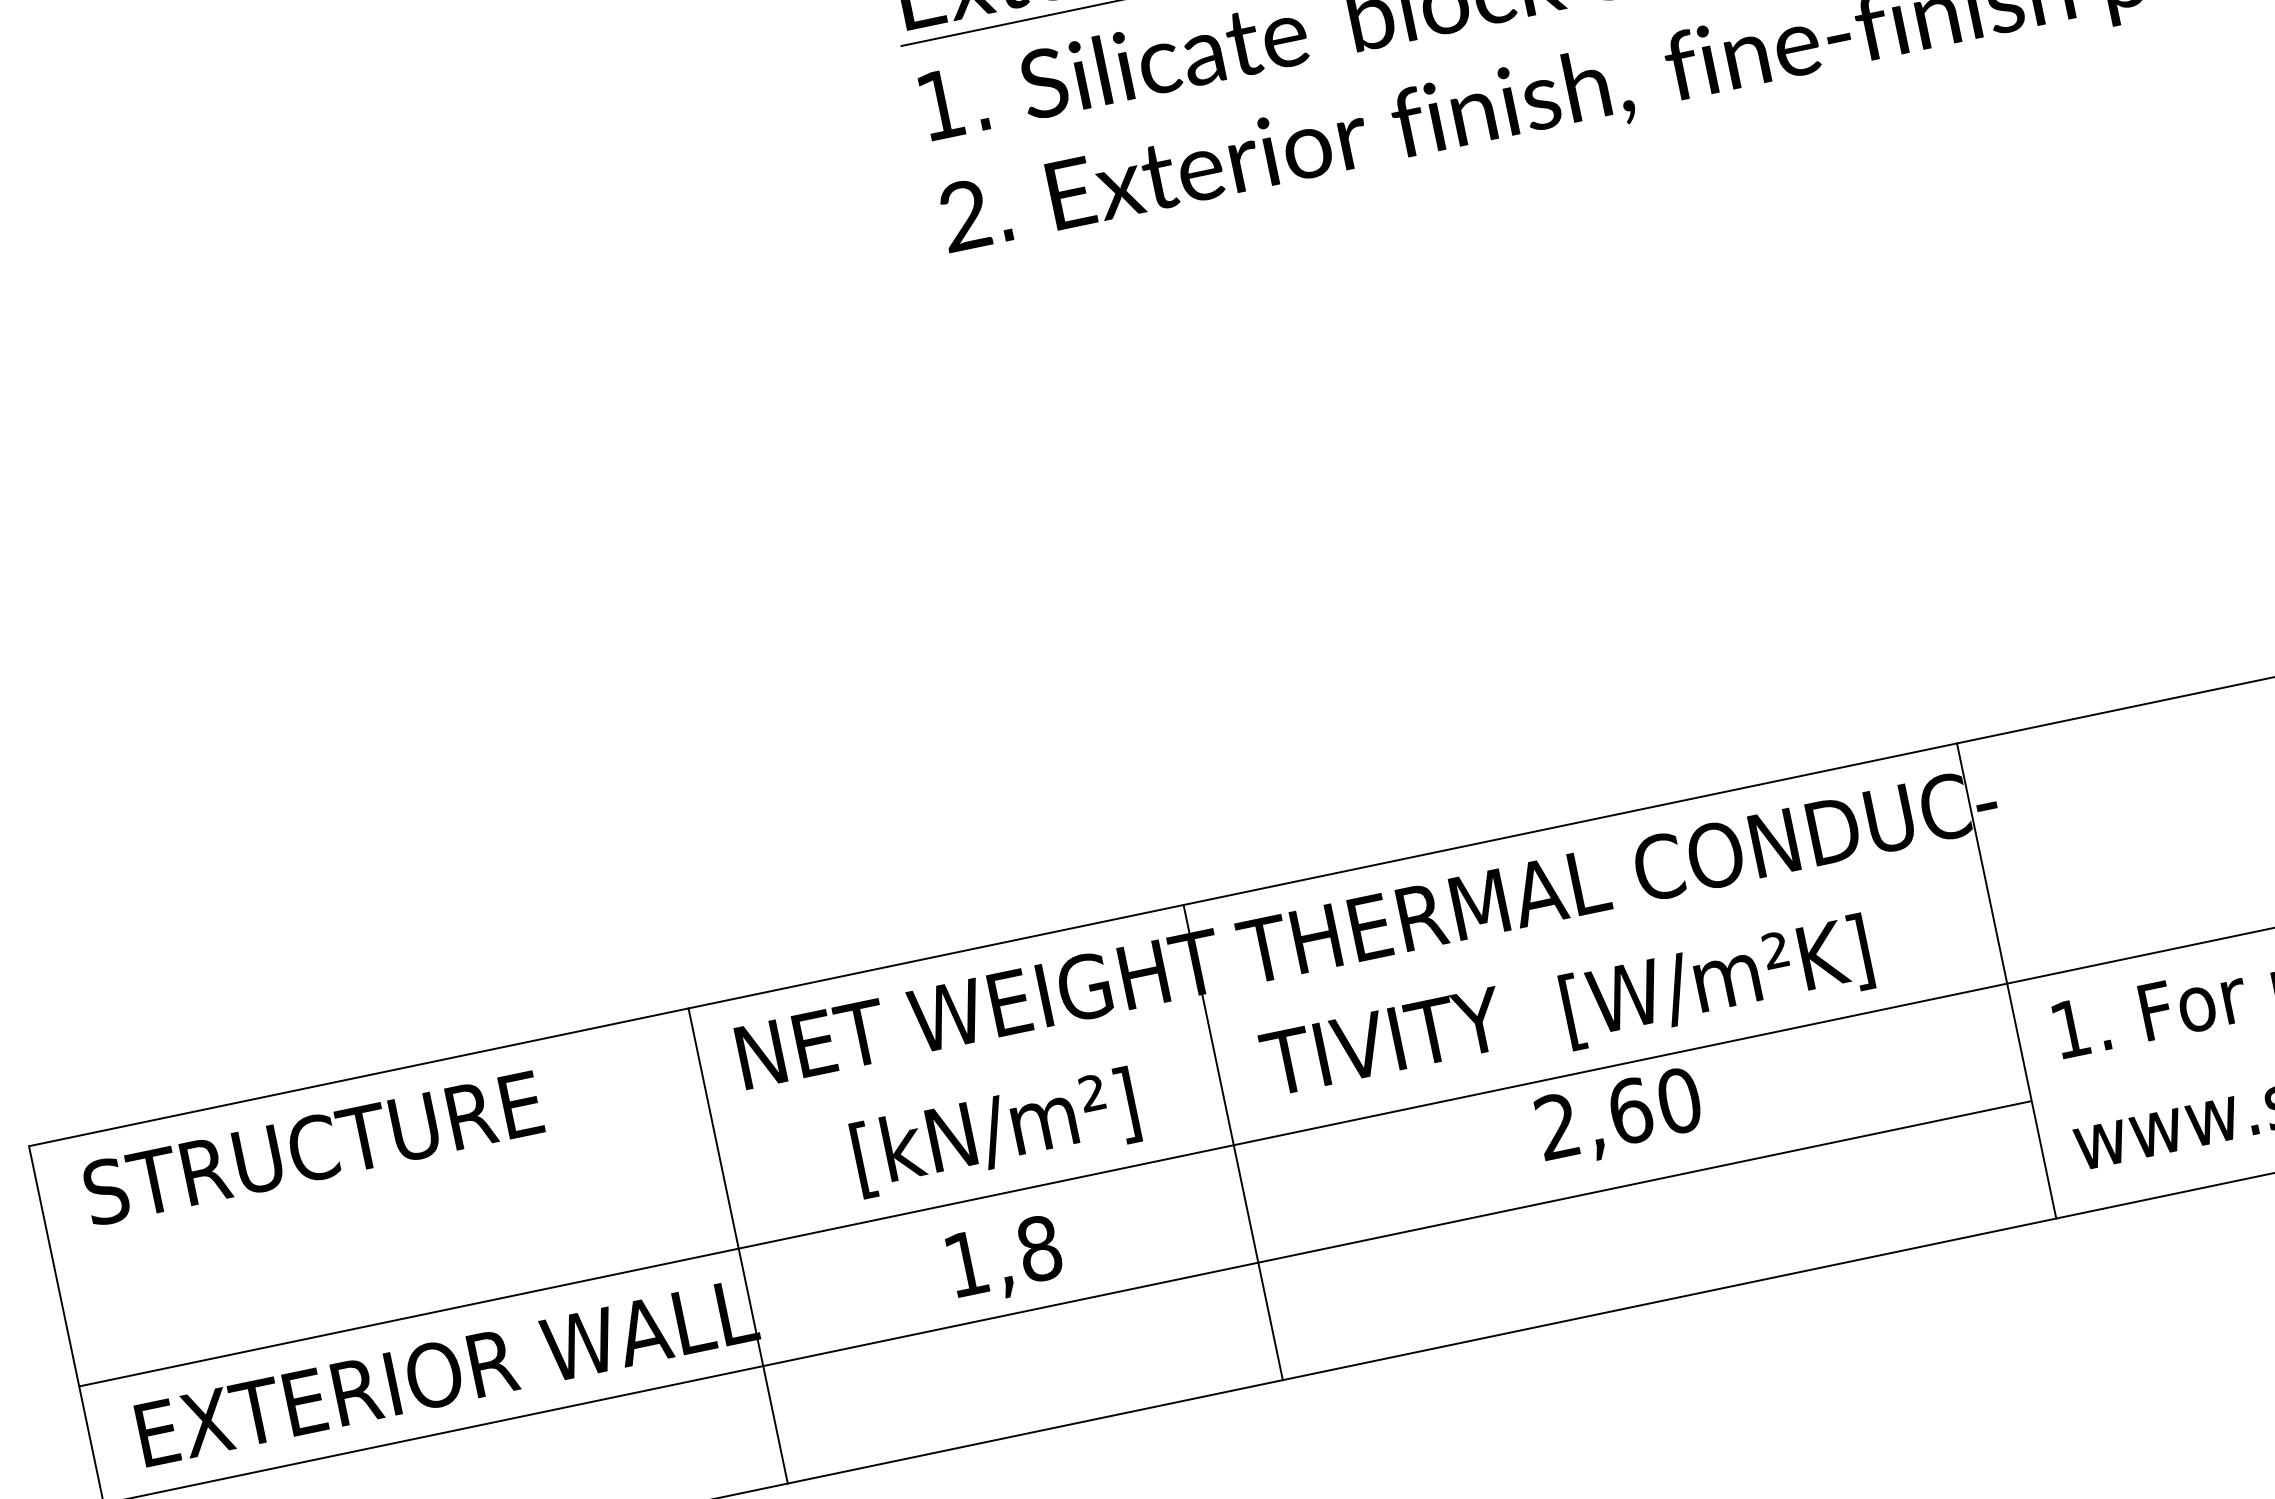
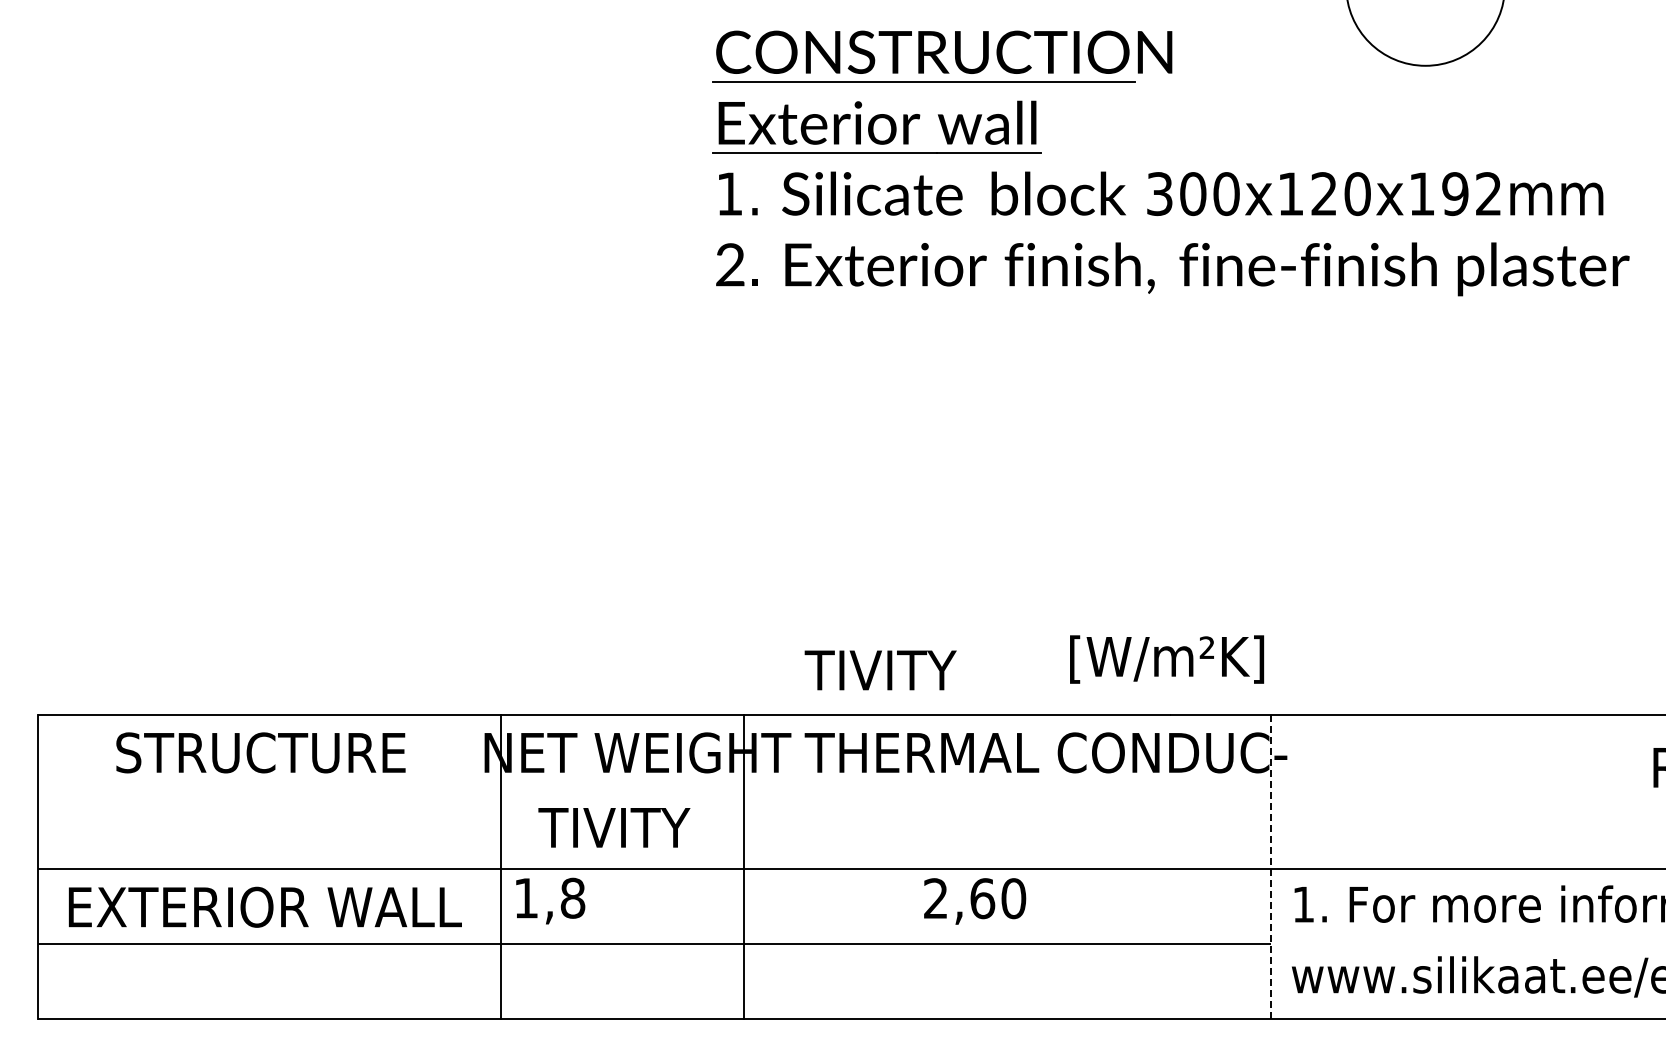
text: (1717, 981) -> (1167, 659), moved
line: (2006, 981) -> (1270, 867), solid -> dashed
text: (1382, 1041) -> (880, 670), moved
text: (1620, 1117) -> (975, 901), moved
text: (991, 1133) -> (629, 830), [kN/m²] -> TIVITY
line: (1233, 1141) -> (744, 866), moved
text: (312, 1147) -> (260, 752), moved
line: (737, 1245) -> (500, 866), moved
text: (1005, 1259) -> (550, 900), moved

